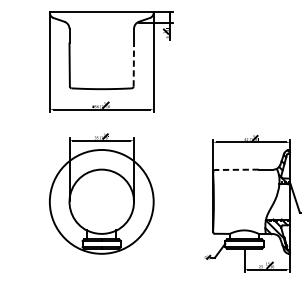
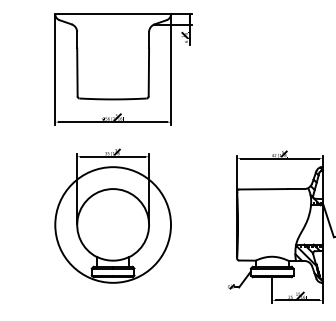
line: (133, 65) -> (148, 72), dashed -> solid
line: (236, 170) -> (263, 189), dashed -> solid

